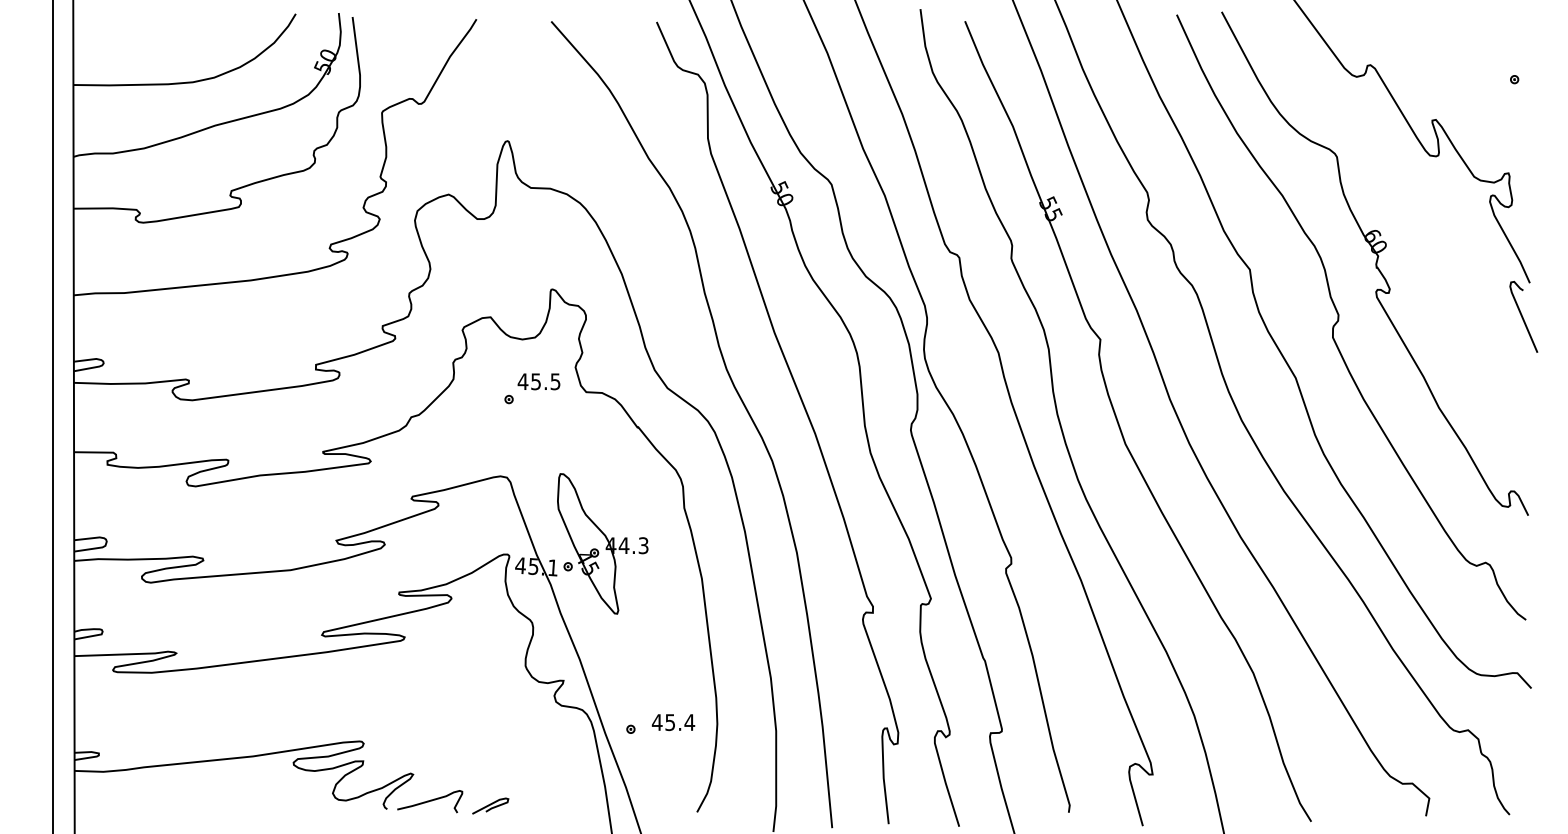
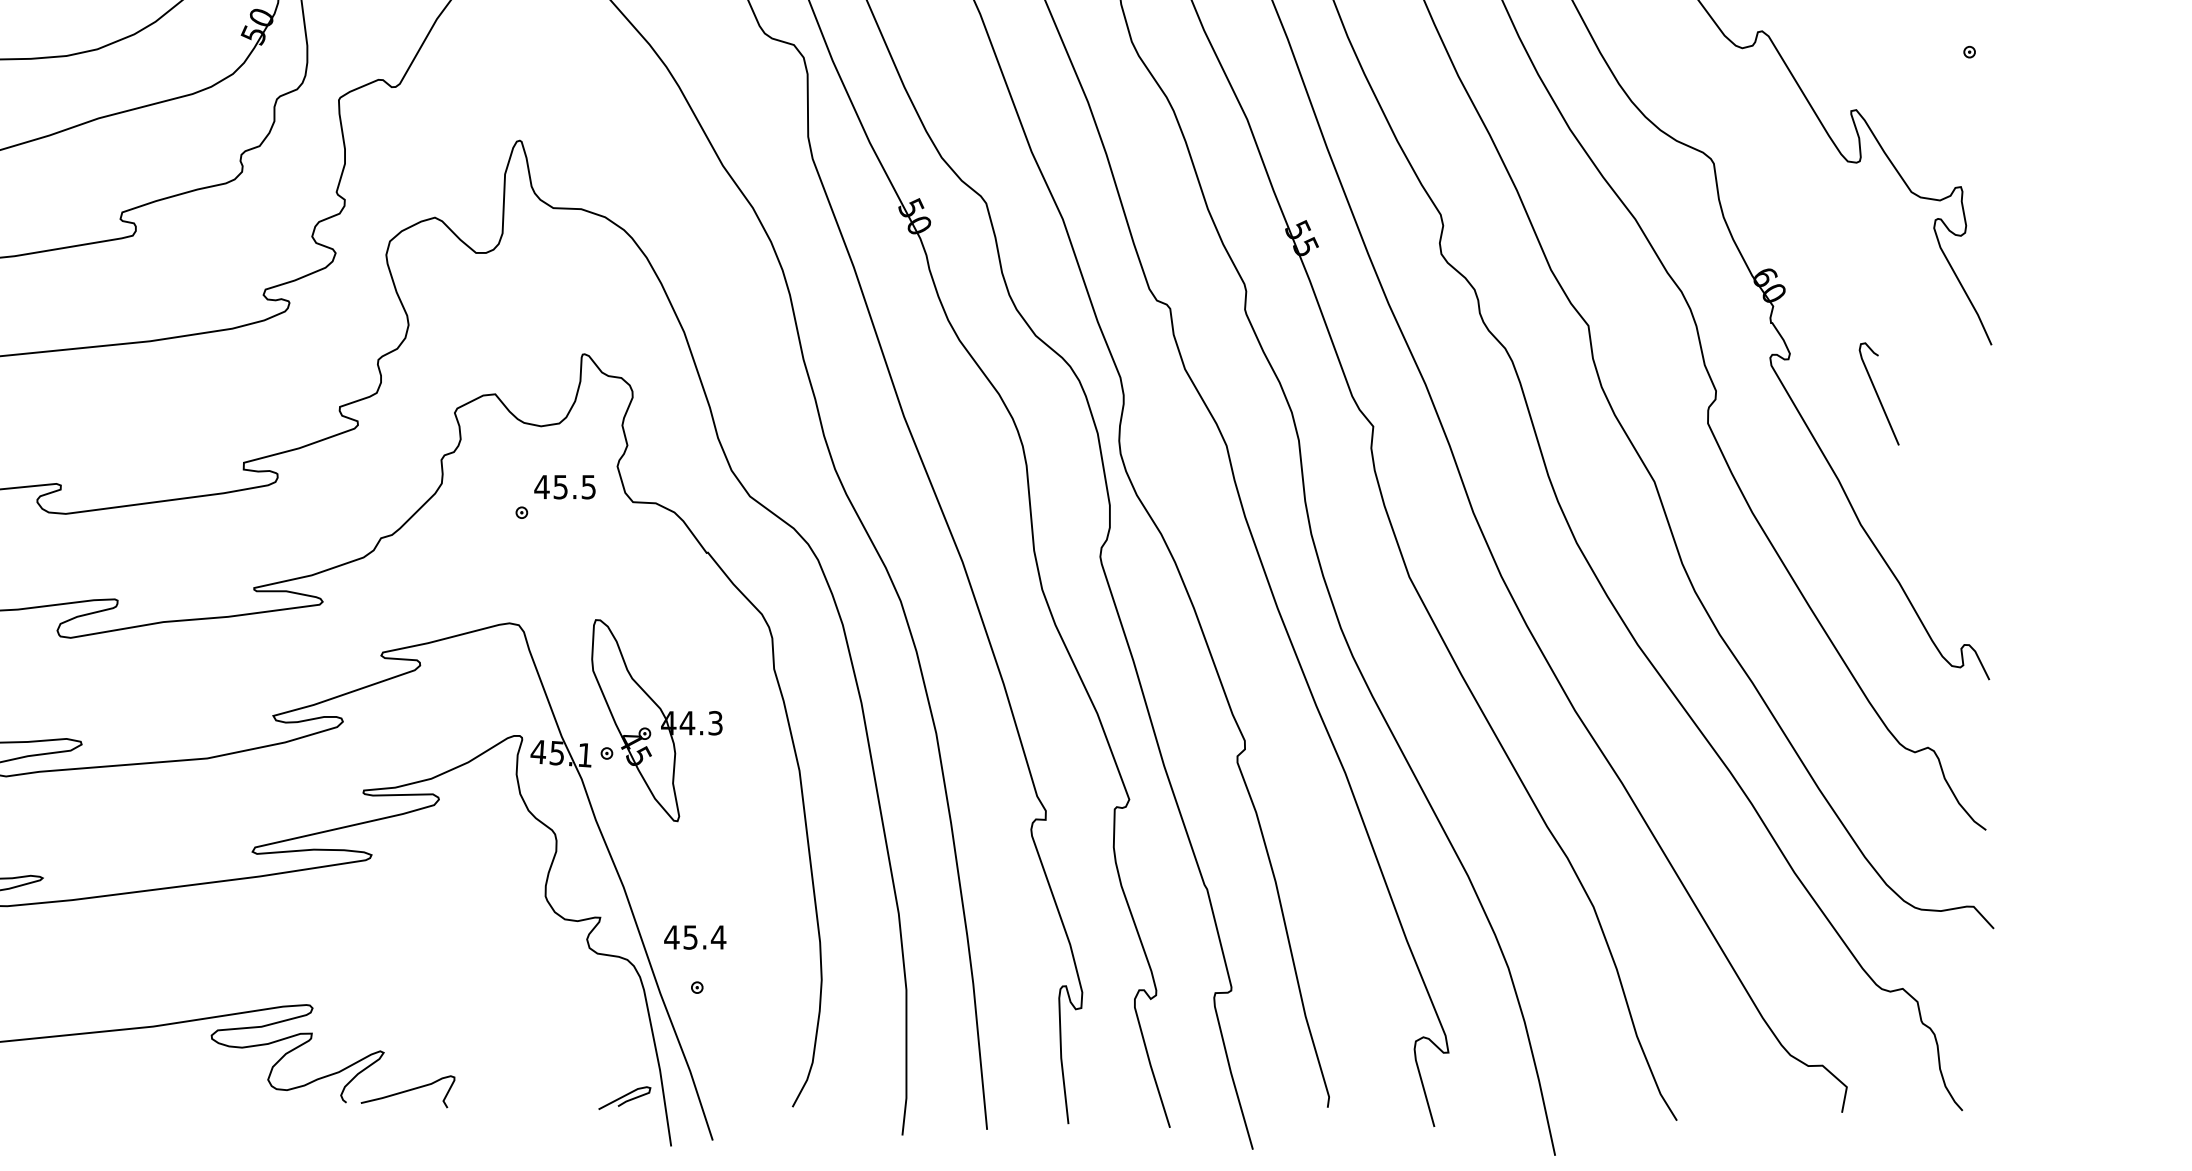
curve: (1522, 316) -> (1877, 393), moved
text: (673, 722) -> (695, 937), moved
curve: (490, 805) -> (624, 1097), moved

